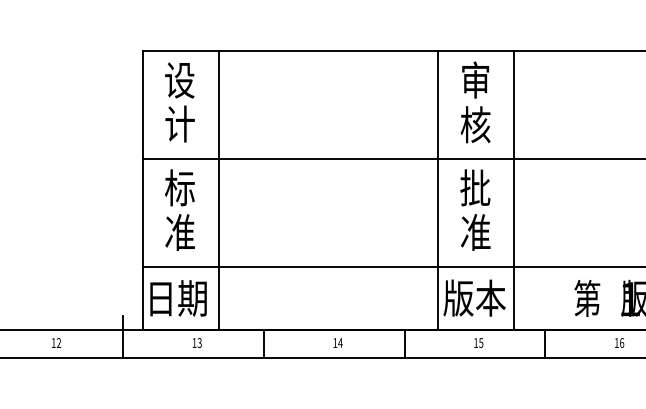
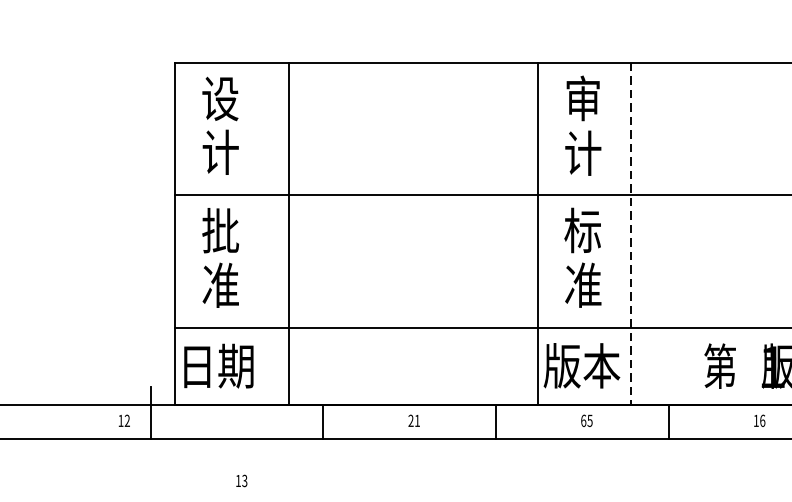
text: (475, 124) -> (583, 152), 核 -> 计
text: (179, 187) -> (220, 230), 标 -> 批
text: (475, 187) -> (583, 230), 批 -> 标
line: (218, 190) -> (288, 233), moved
line: (514, 190) -> (630, 233), solid -> dashed
text: (56, 342) -> (124, 420), moved
text: (196, 342) -> (240, 480), moved
text: (337, 342) -> (413, 420), 14 -> 21
text: (476, 342) -> (584, 420), 15 -> 65

